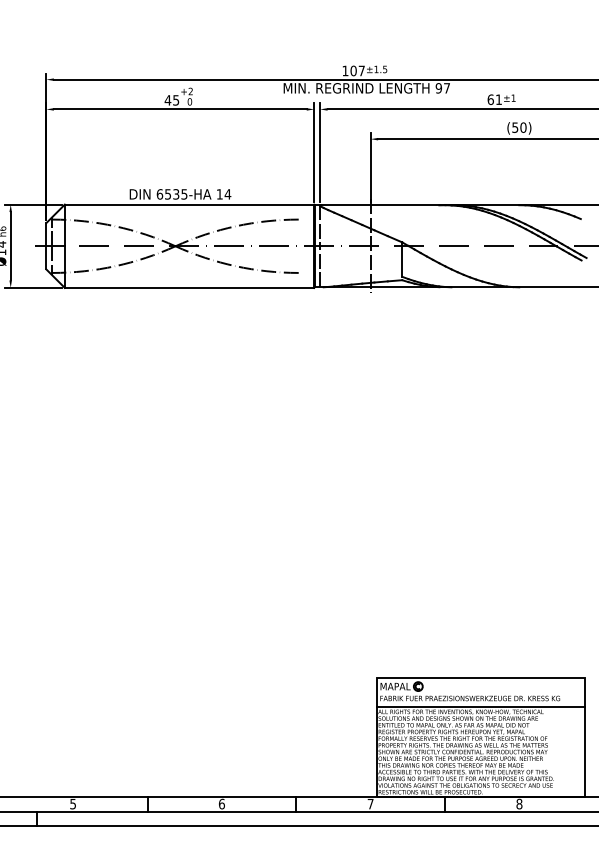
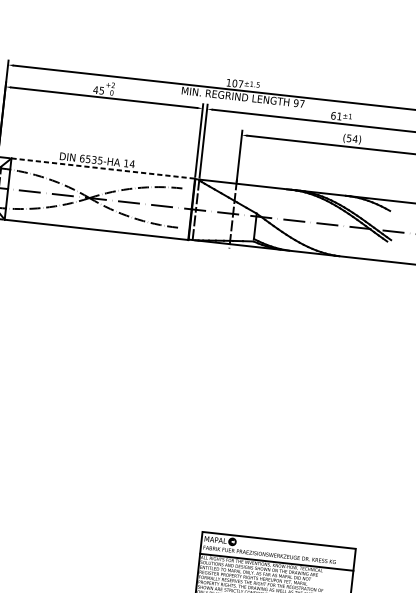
text: (523, 127) -> (355, 138), (50) -> (54)
line: (189, 204) -> (103, 168), solid -> dashed

